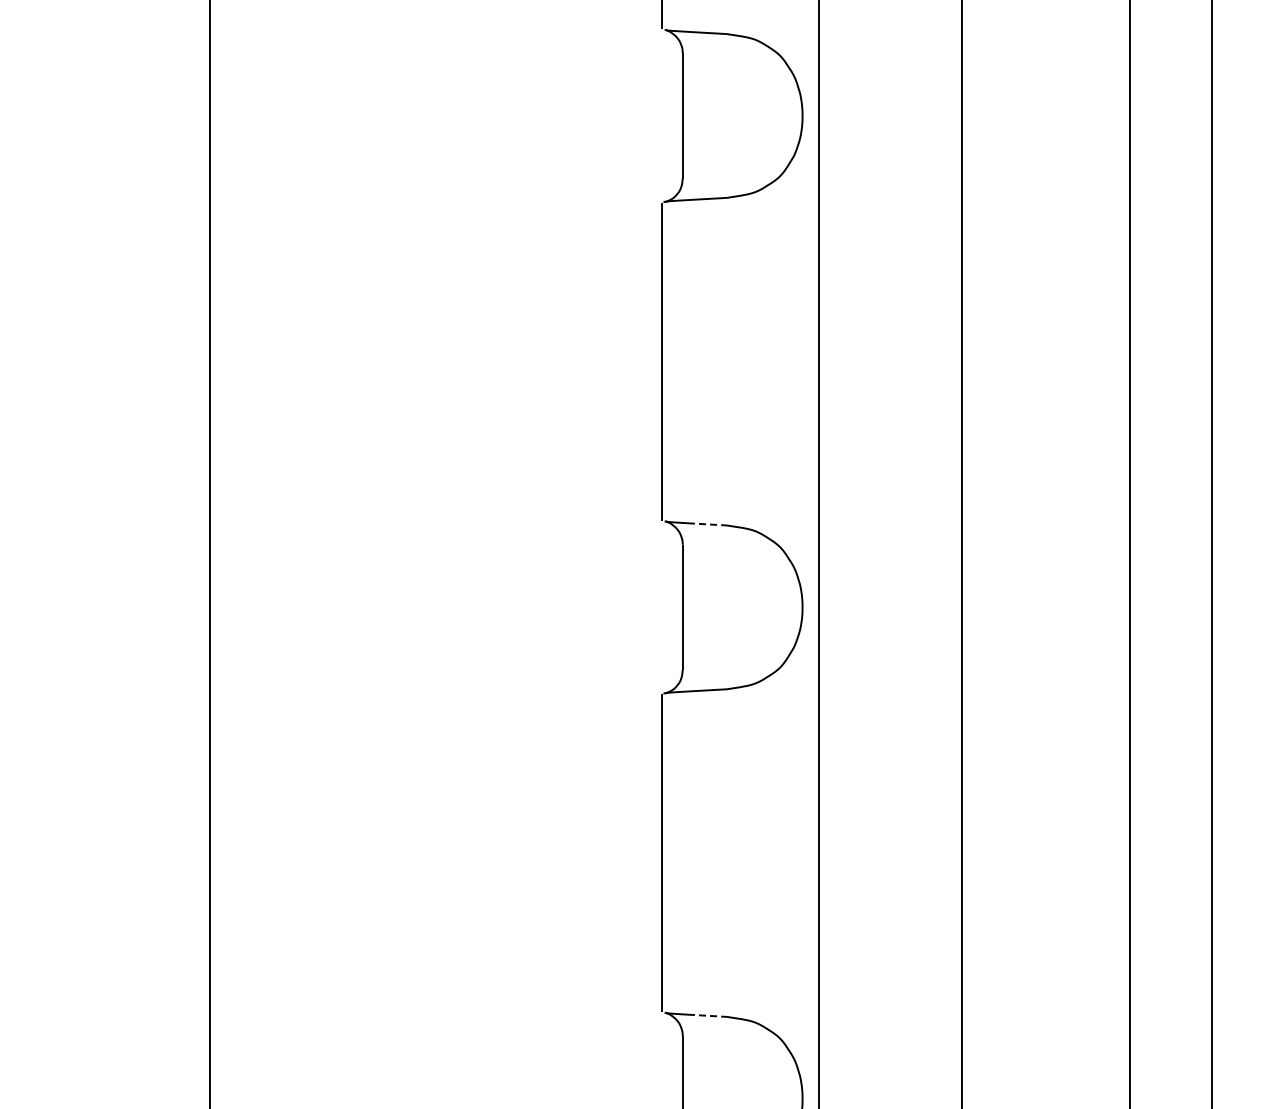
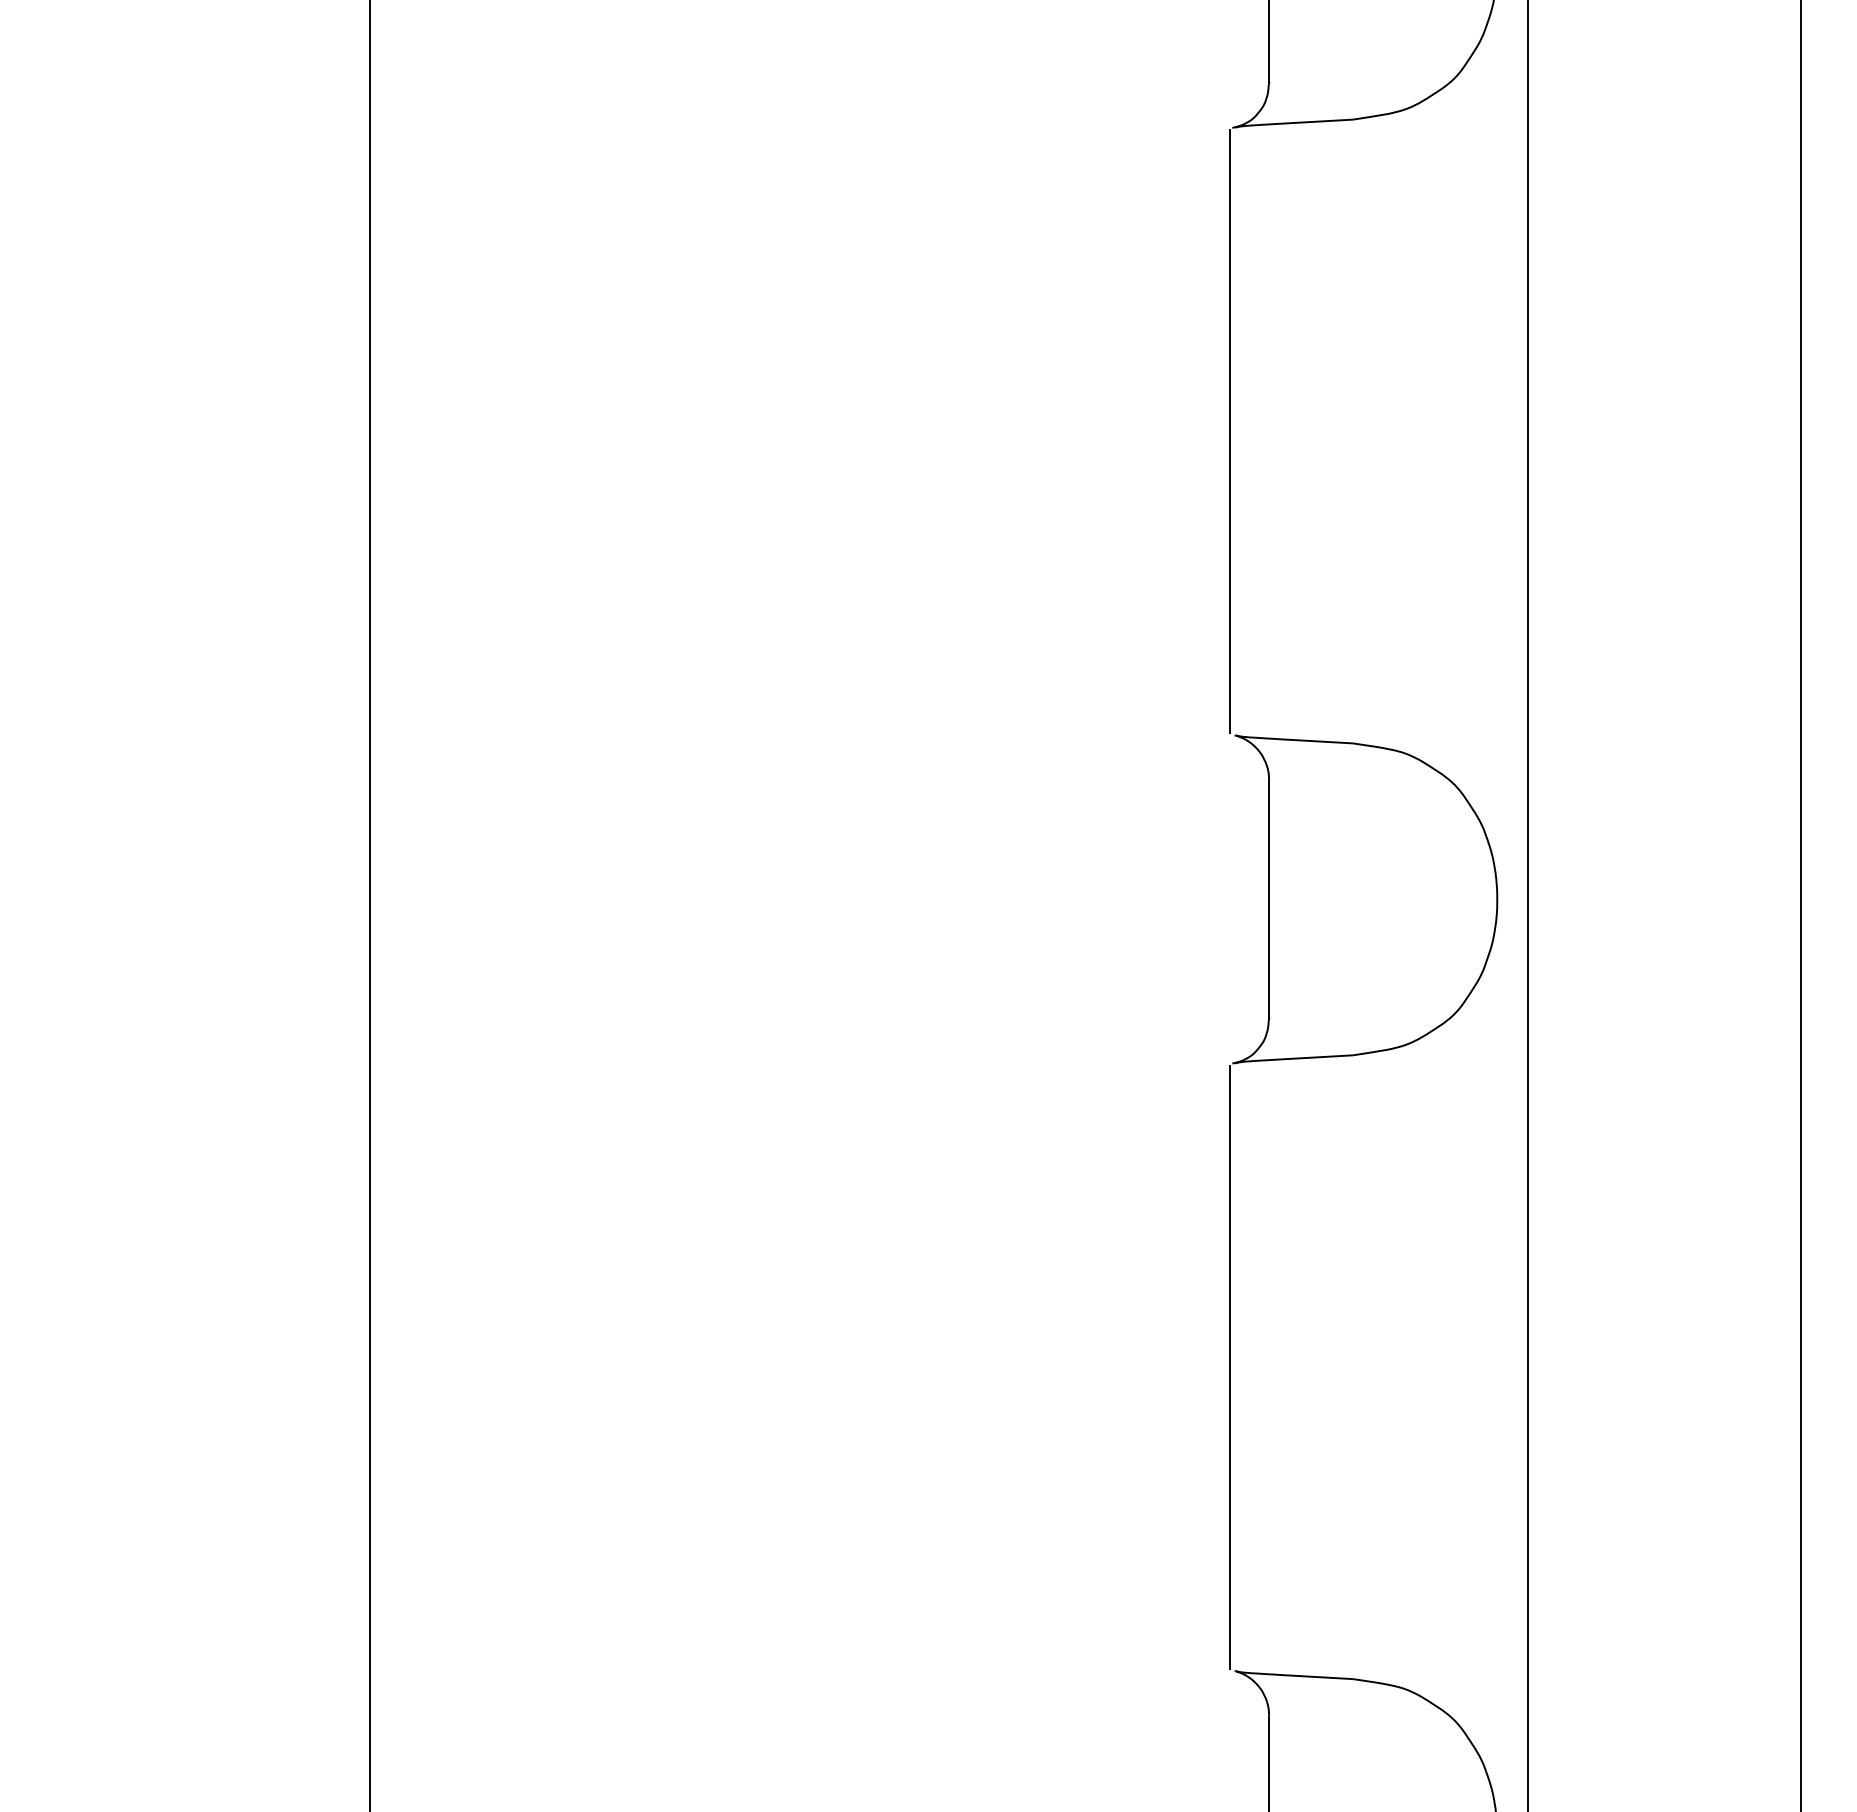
line: (707, 524) -> (1316, 741), dashed -> solid
line: (707, 1015) -> (1316, 1676), dashed -> solid

